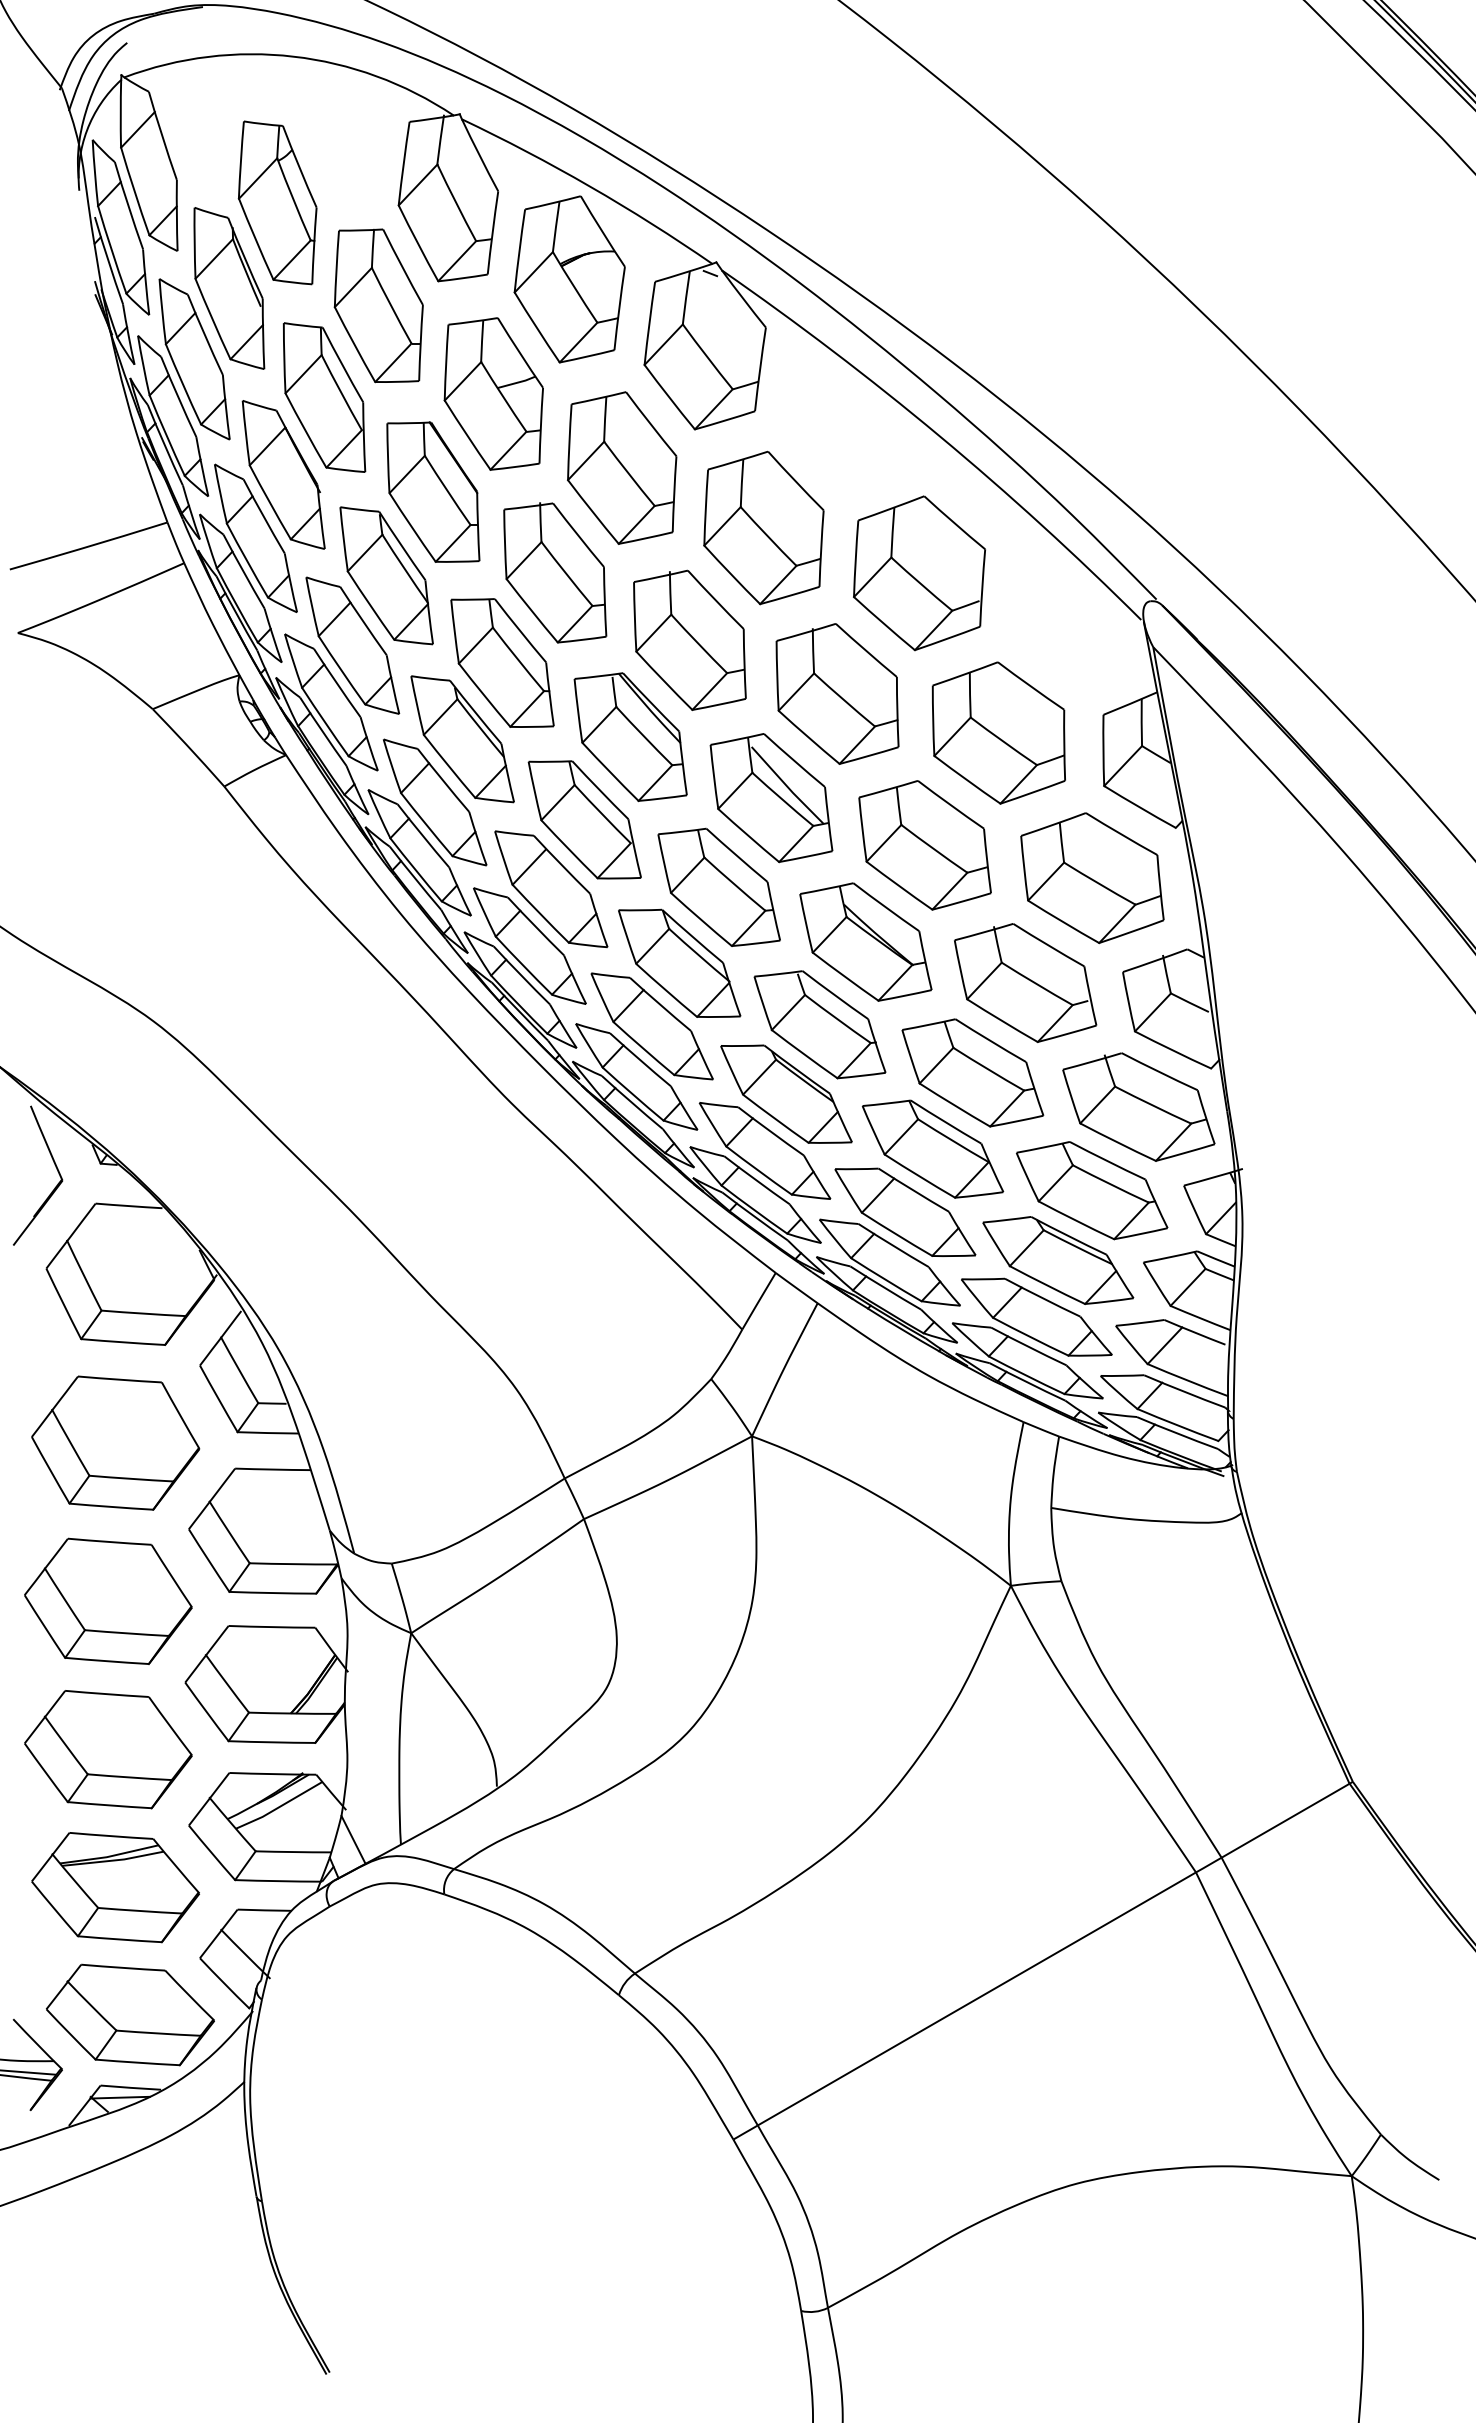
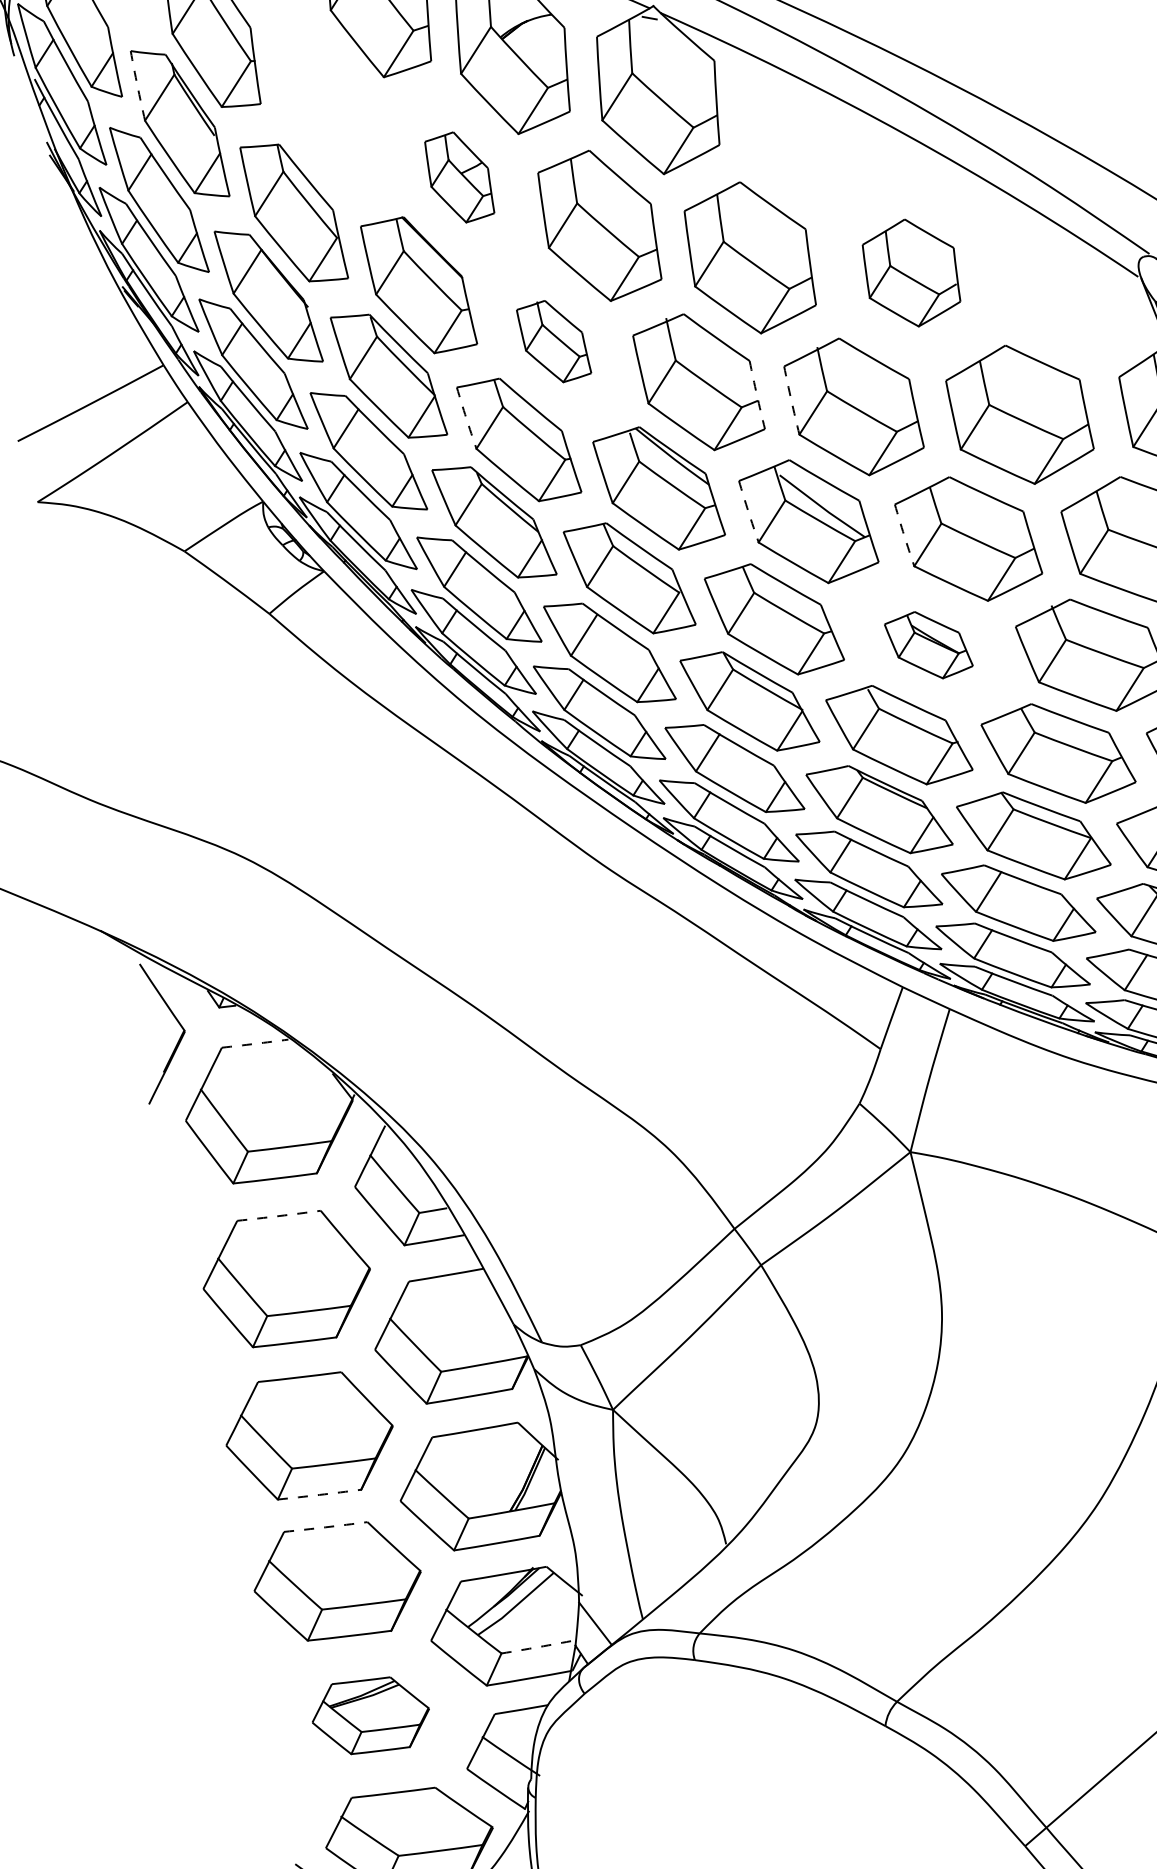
arc: (194, 243) -> (137, 86), solid -> dashed
part: (378, 305) -> (329, 112), removed
part: (493, 393) -> (459, 176), size x0.6
part: (555, 572) -> (554, 341), size x0.6
part: (919, 573) -> (911, 273), size x0.7
arc: (454, 631) -> (466, 418), solid -> dashed
arc: (744, 663) -> (756, 394), solid -> dashed
arc: (777, 675) -> (791, 400), solid -> dashed
arc: (714, 776) -> (748, 511), solid -> dashed
arc: (862, 829) -> (904, 535), solid -> dashed
part: (865, 941) -> (928, 644), size x0.6
arc: (129, 1206) -> (255, 1044), solid -> dashed
arc: (119, 1379) -> (278, 1215), solid -> dashed
arc: (106, 1661) -> (319, 1495), solid -> dashed
arc: (106, 1694) -> (325, 1527), solid -> dashed
arc: (293, 1852) -> (538, 1647), solid -> dashed
part: (115, 1887) -> (370, 1715), size x0.7

